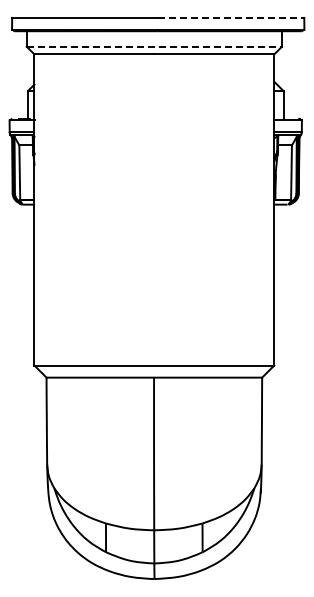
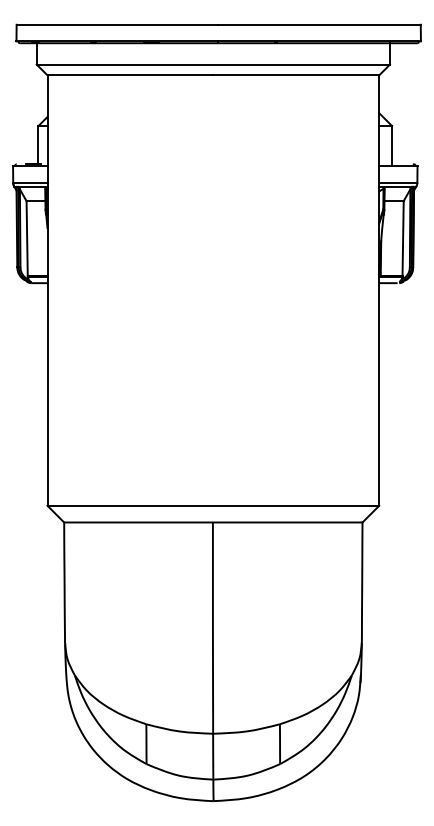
line: (231, 17) -> (320, 24), dashed -> solid
line: (154, 46) -> (213, 64), dashed -> solid

